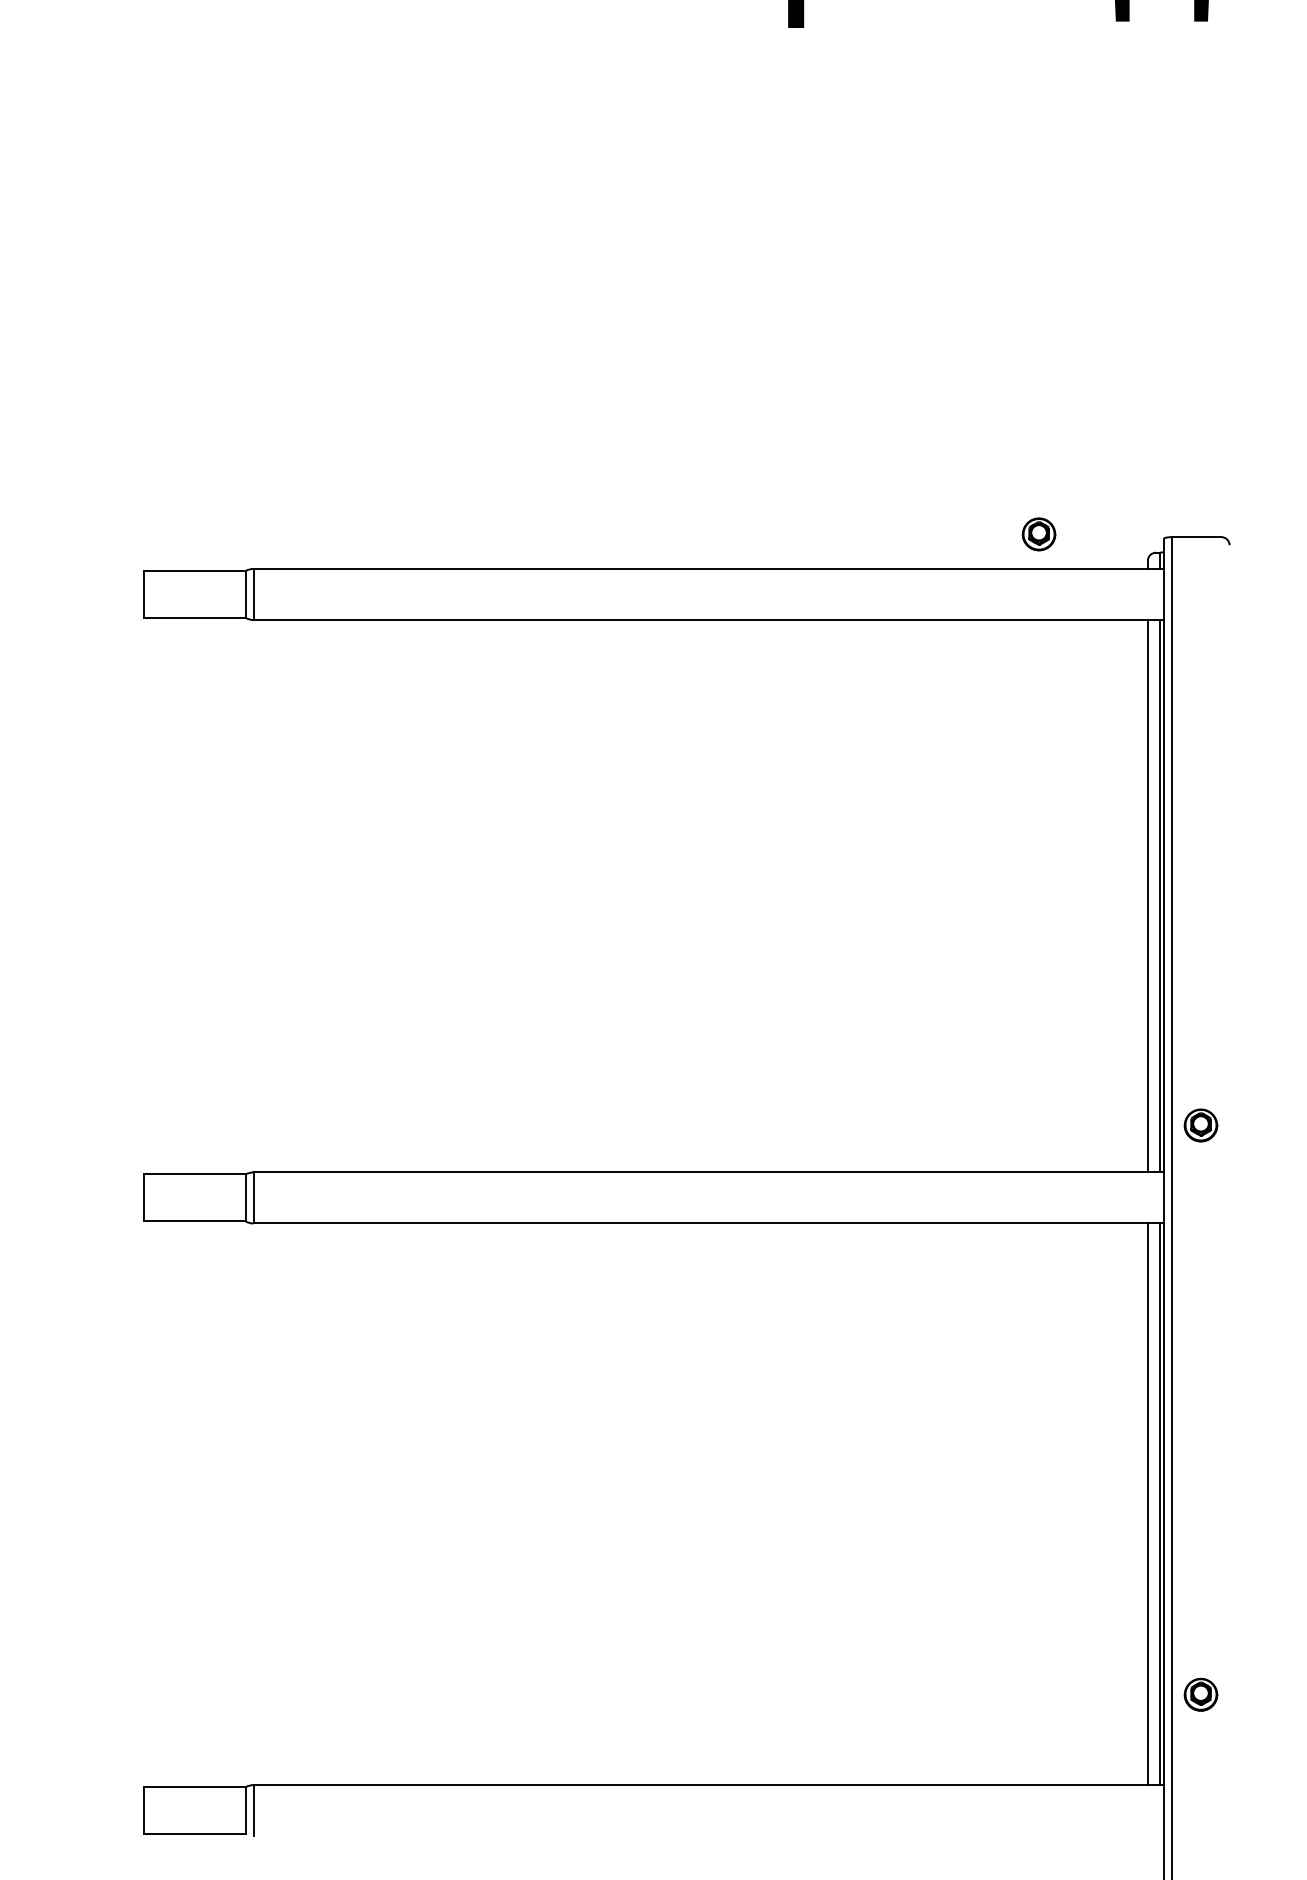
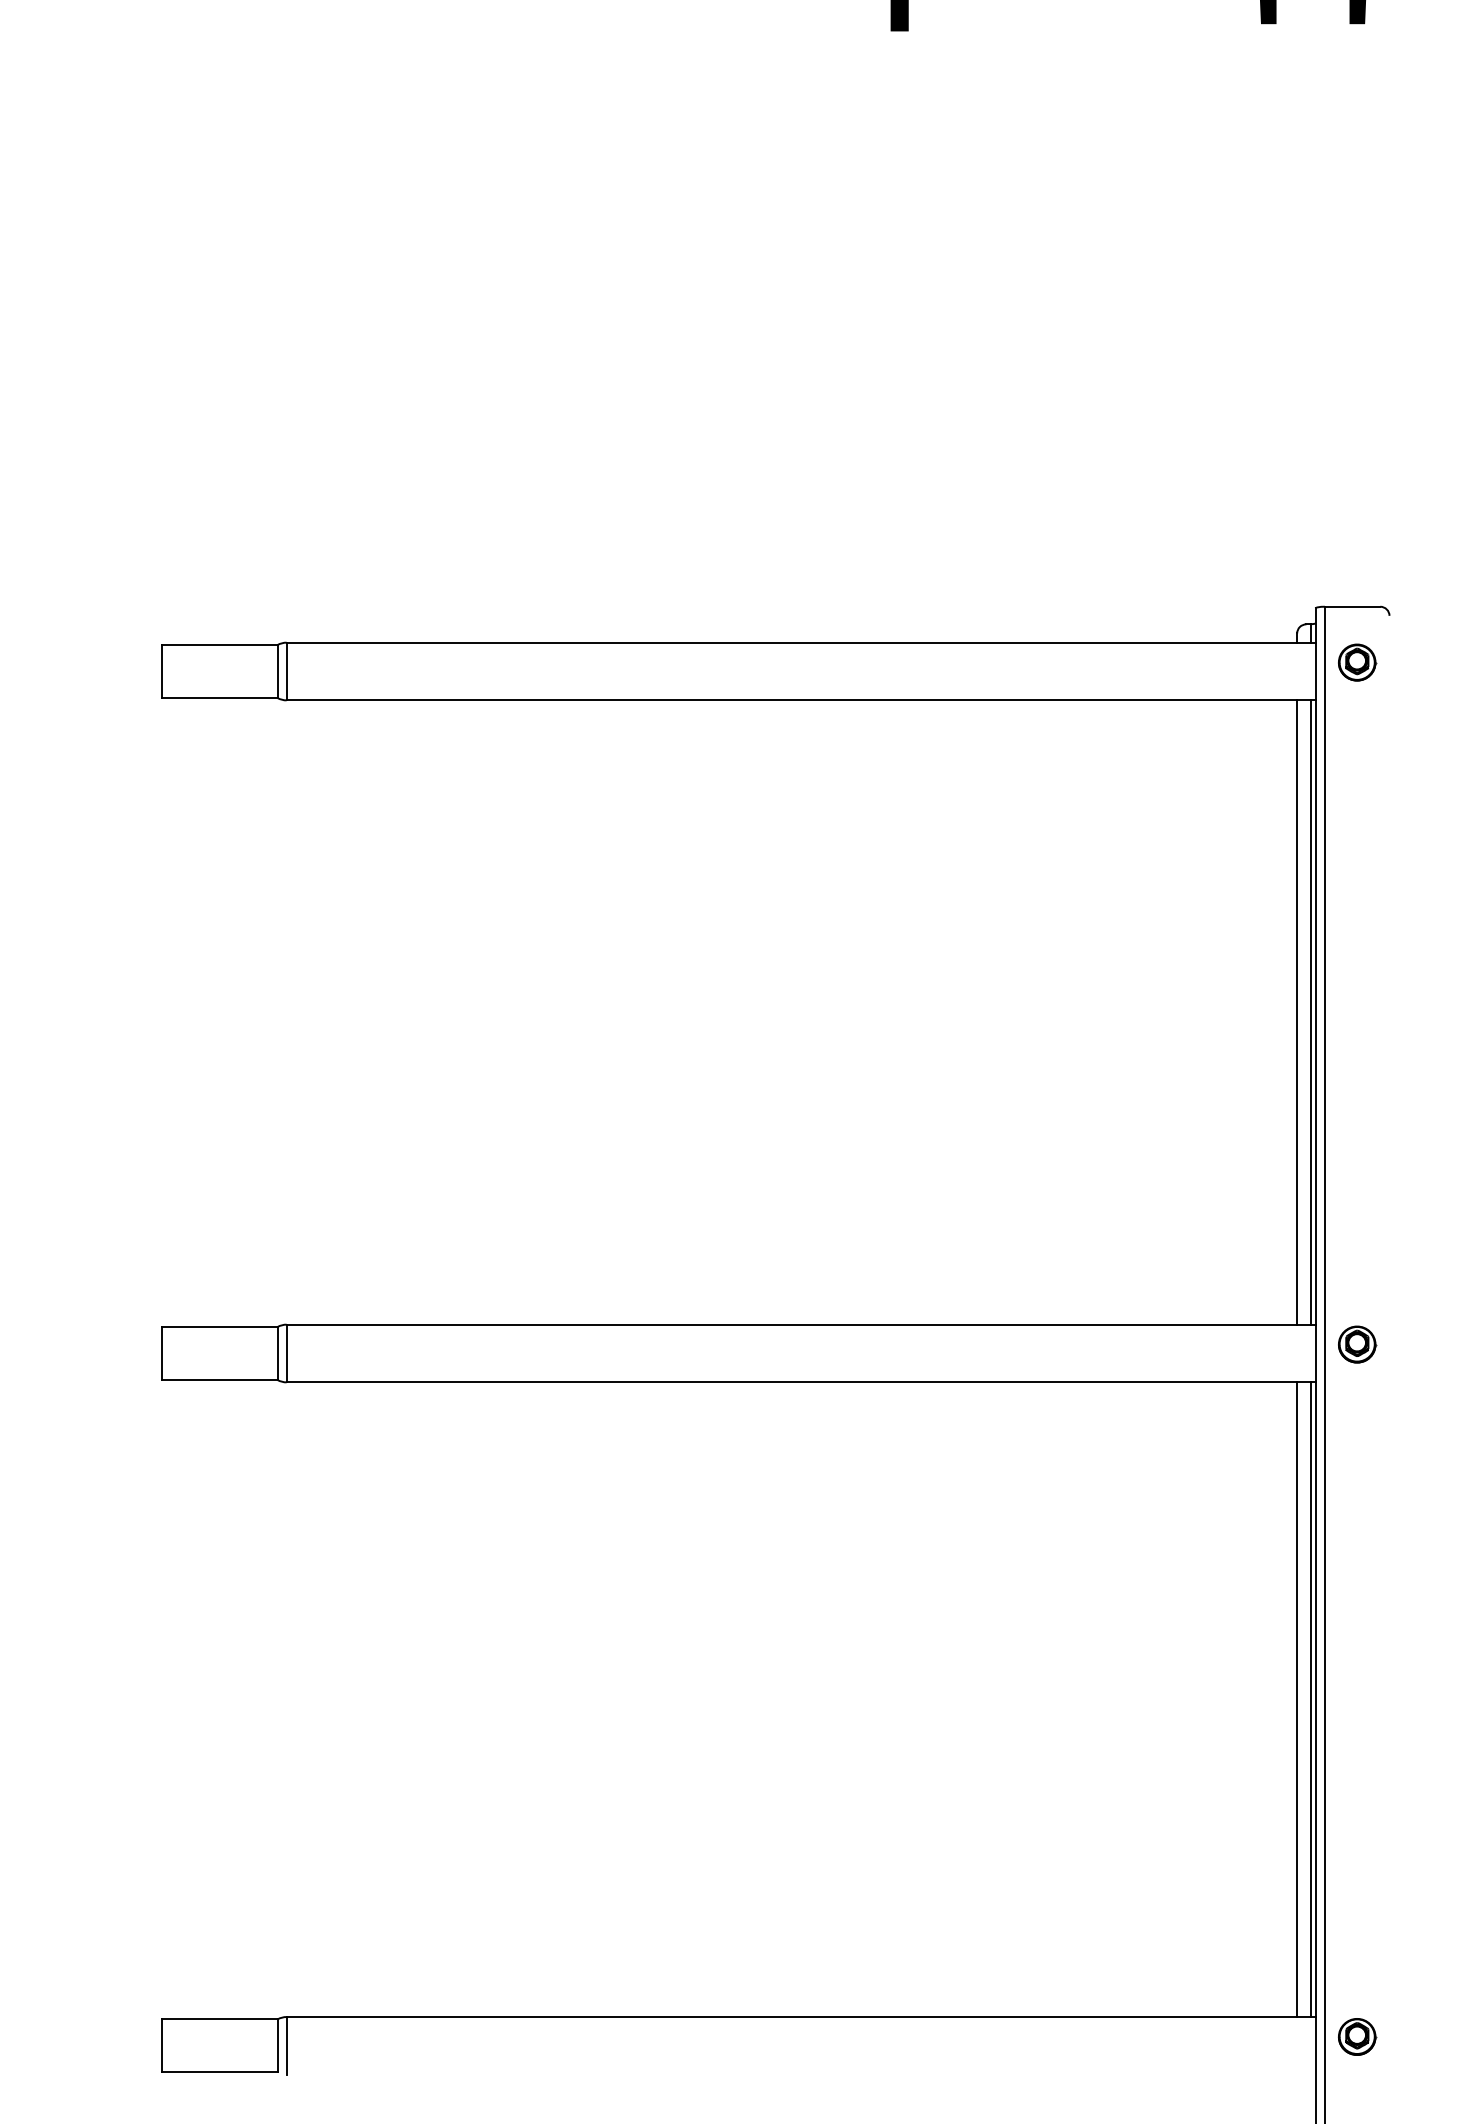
part: (1039, 534) -> (1357, 662), moved
part: (1201, 1125) -> (1357, 1344), moved
part: (1201, 1694) -> (1357, 2036), moved

